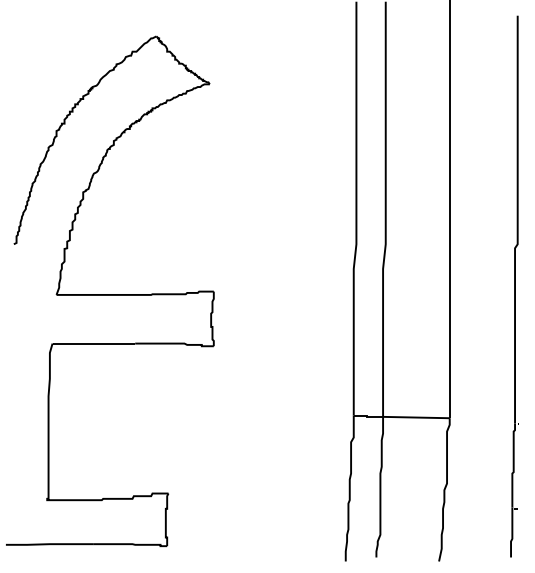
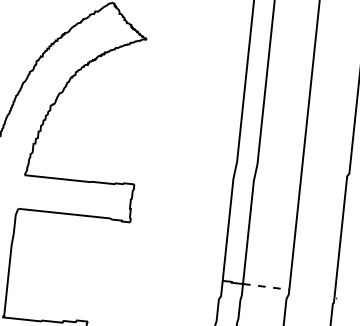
line: (416, 417) -> (266, 286), solid -> dashed

